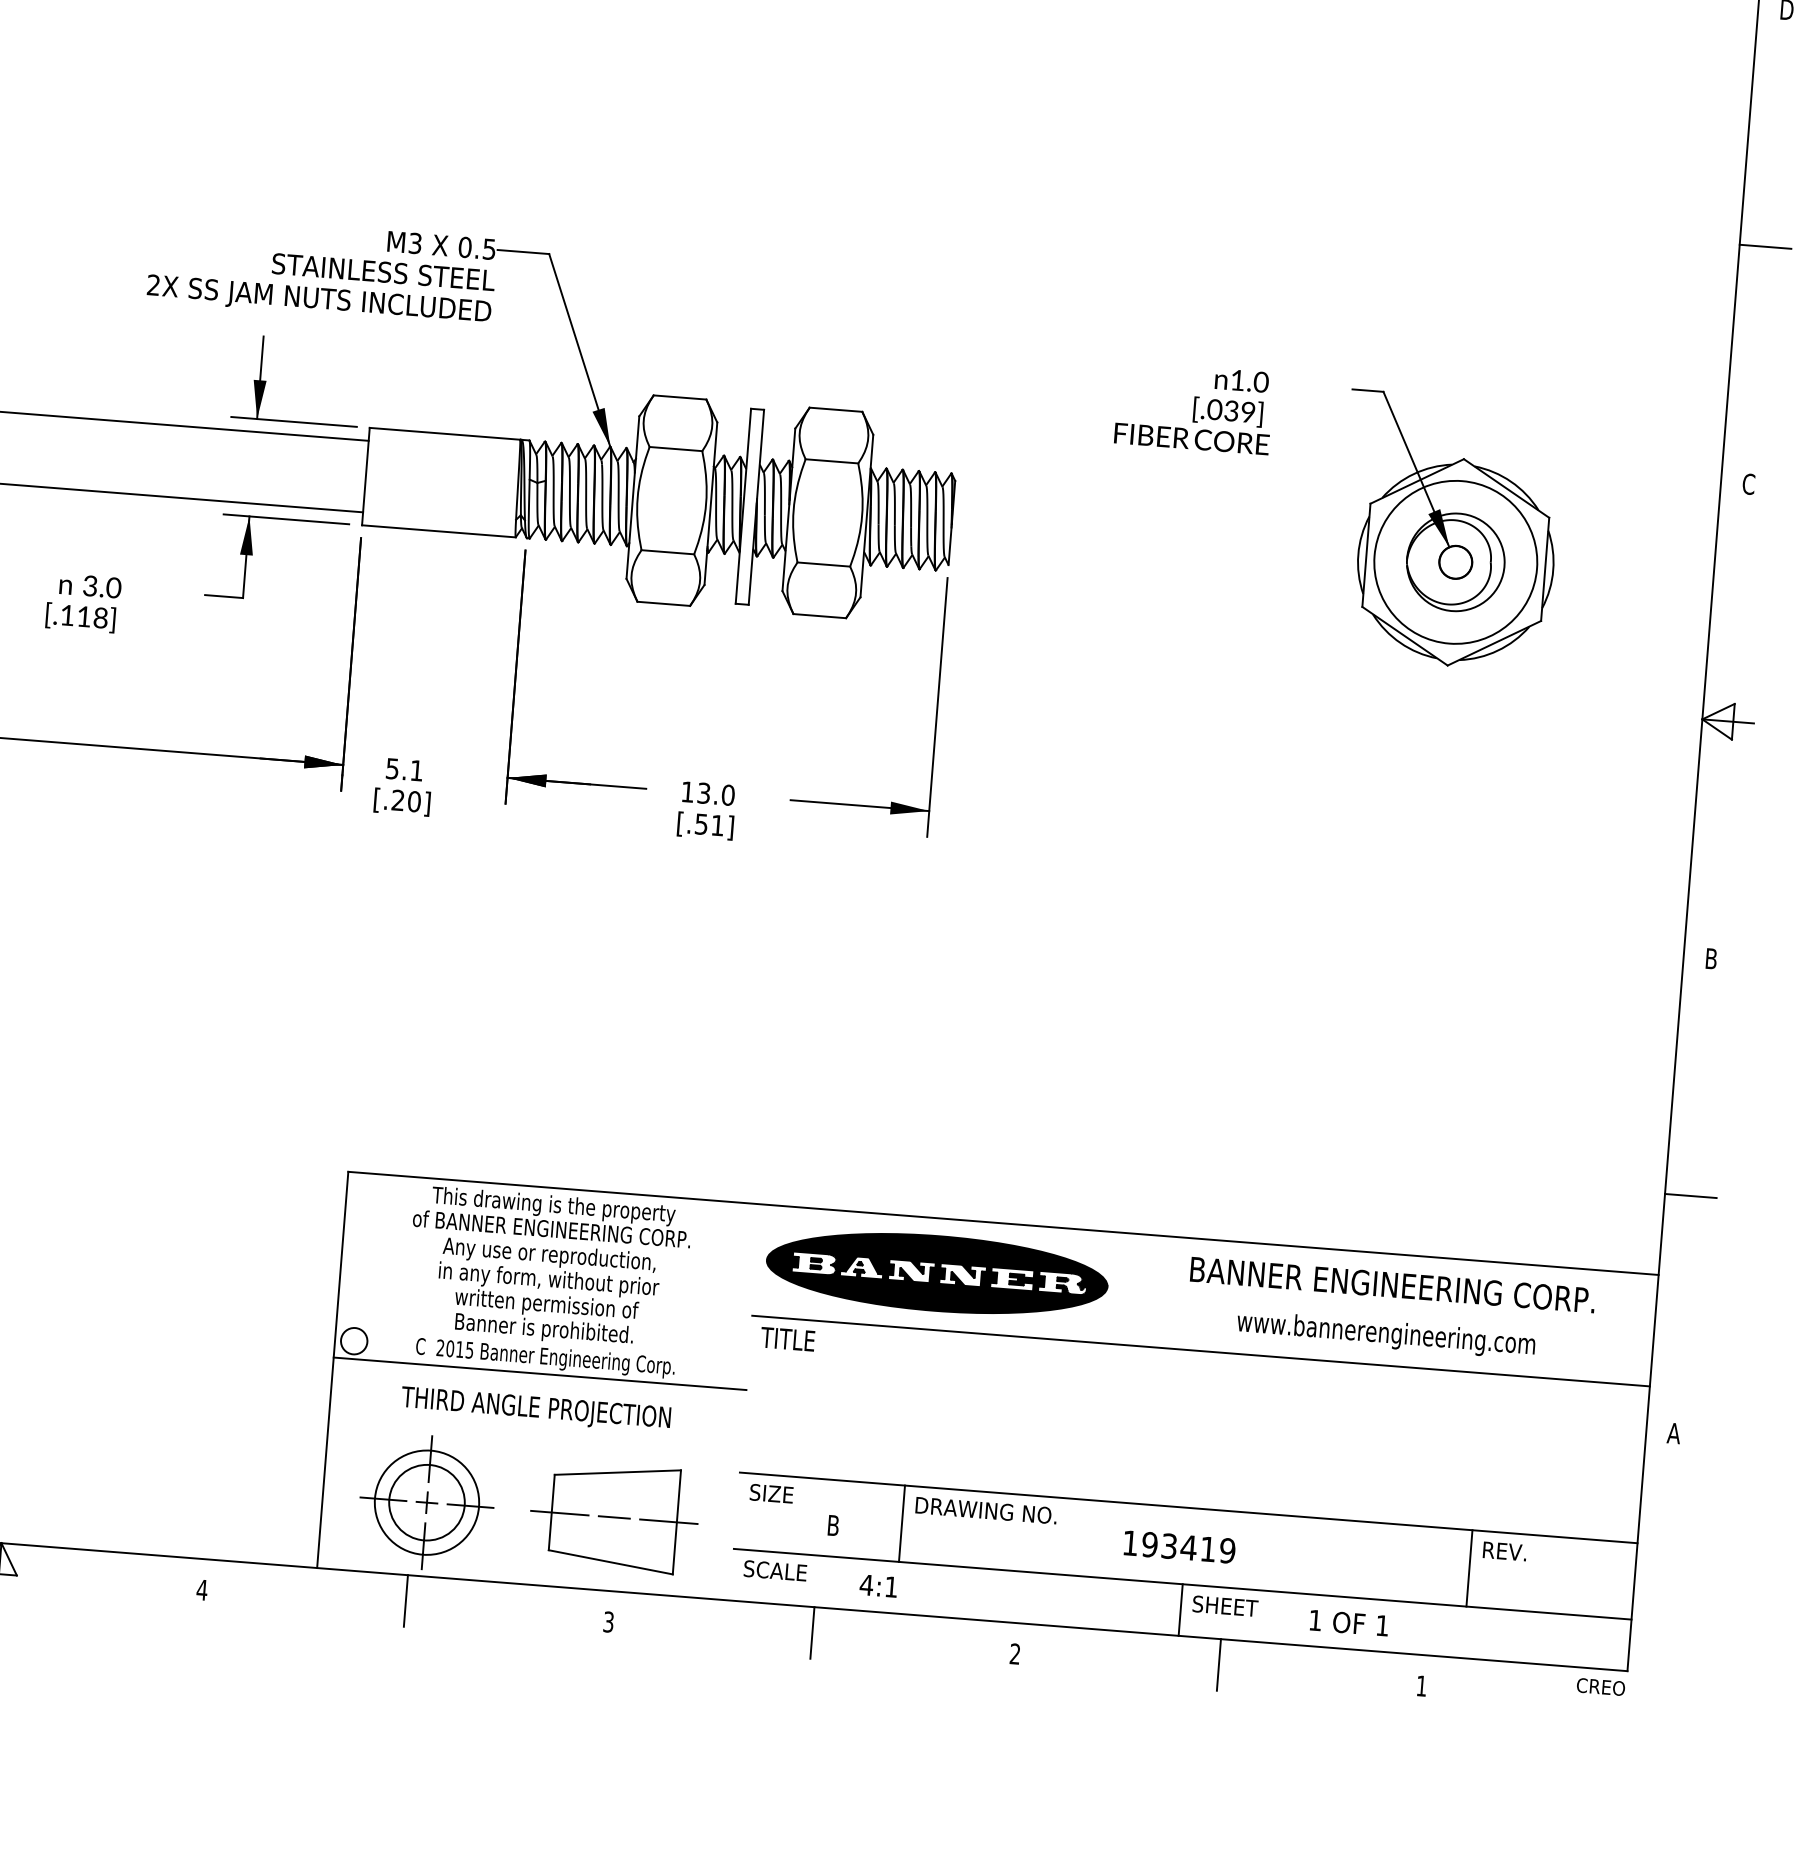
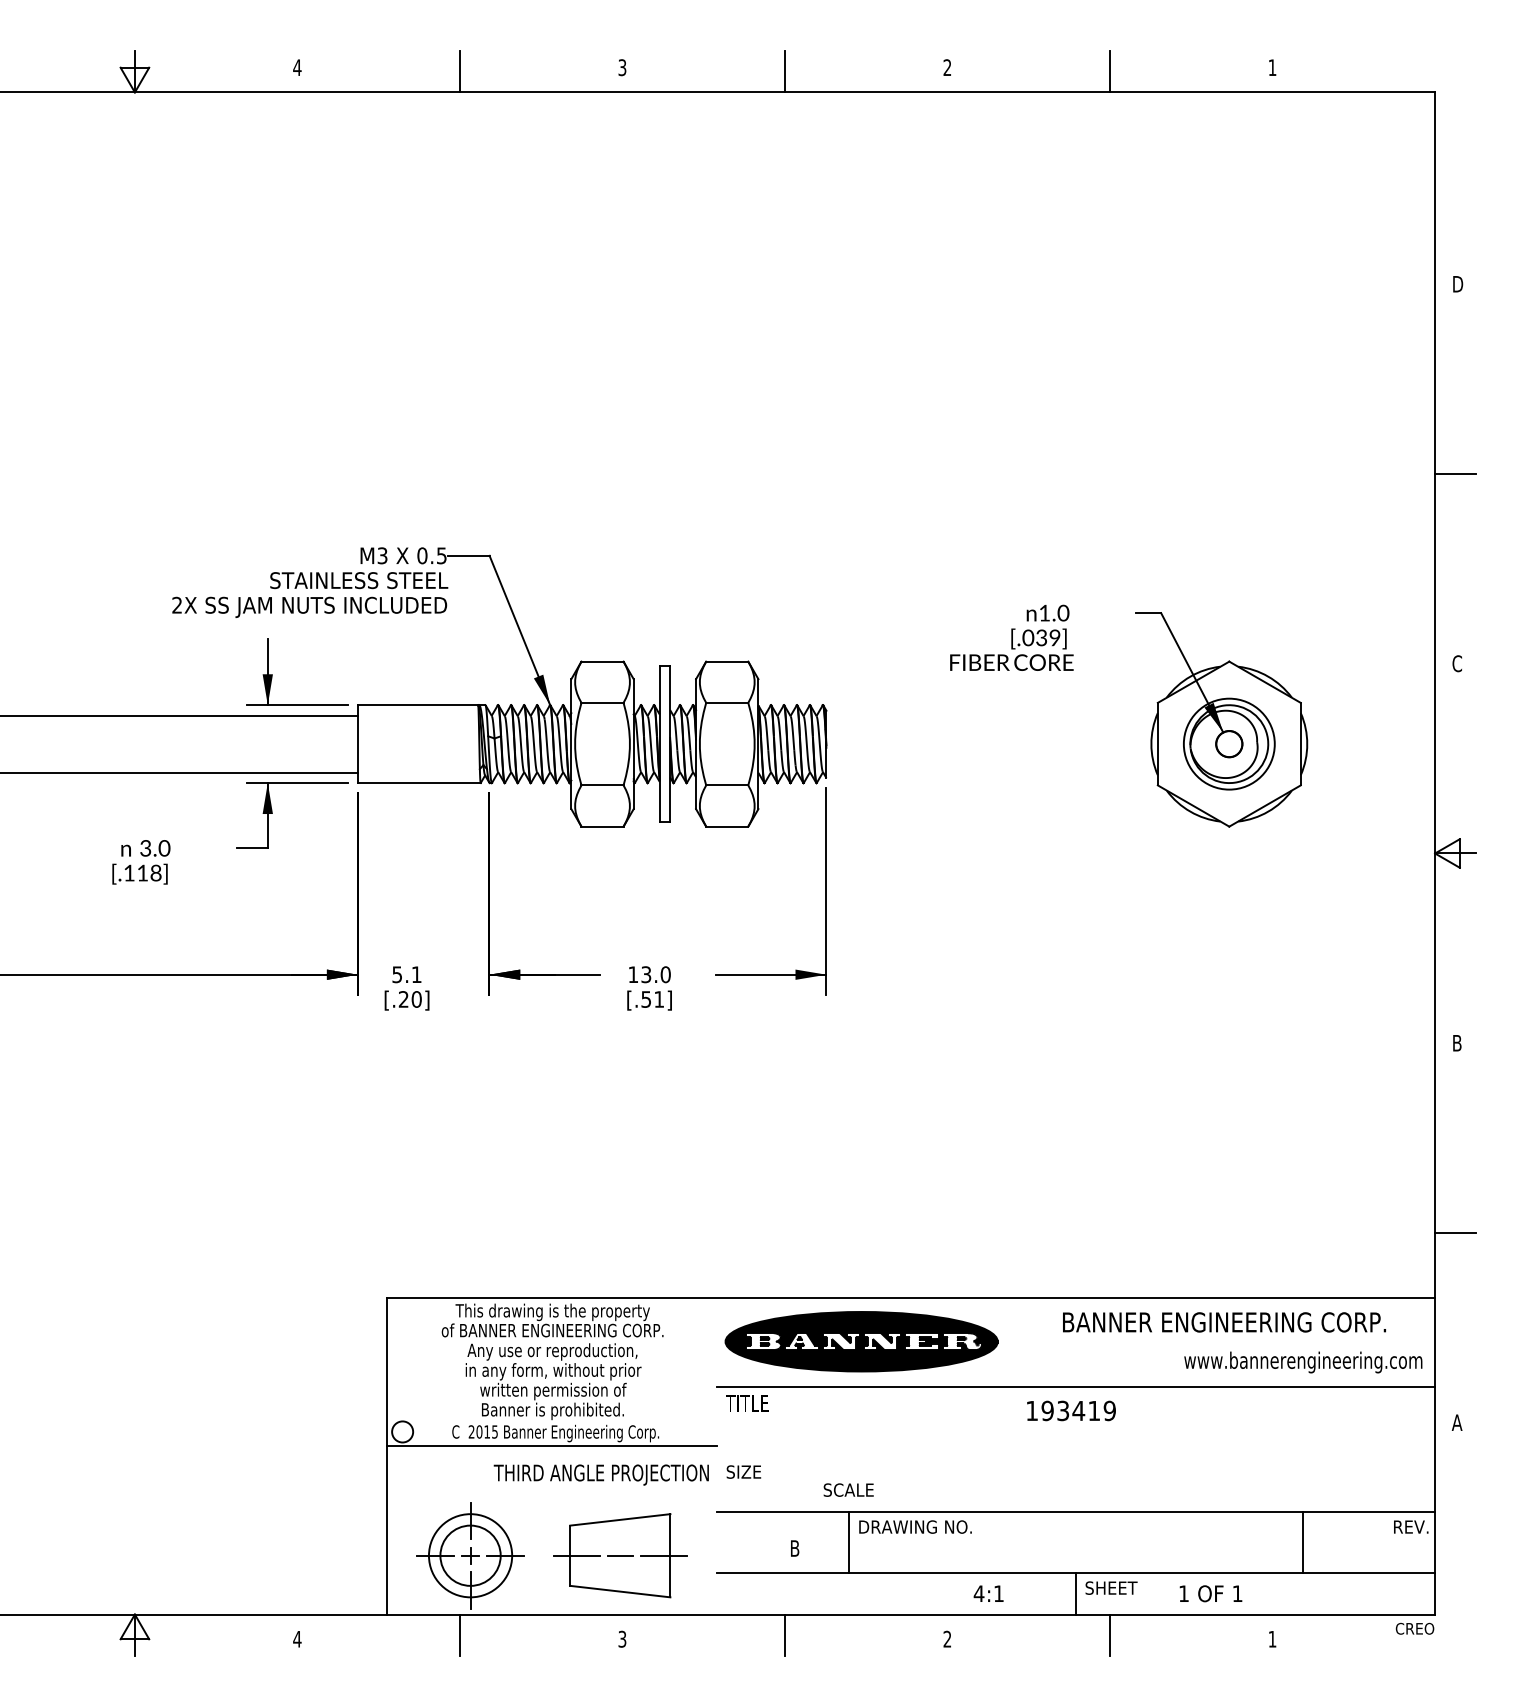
circle: (1455, 562) -> (1229, 744), size x0.7
text: (1386, 1335) -> (1303, 1362), moved
text: (534, 1408) -> (600, 1474), moved
text: (771, 1492) -> (743, 1471), moved
text: (1179, 1546) -> (1071, 1410), moved
text: (1505, 1550) -> (1411, 1526), moved
text: (775, 1570) -> (848, 1489), moved
text: (878, 1585) -> (988, 1593), moved

